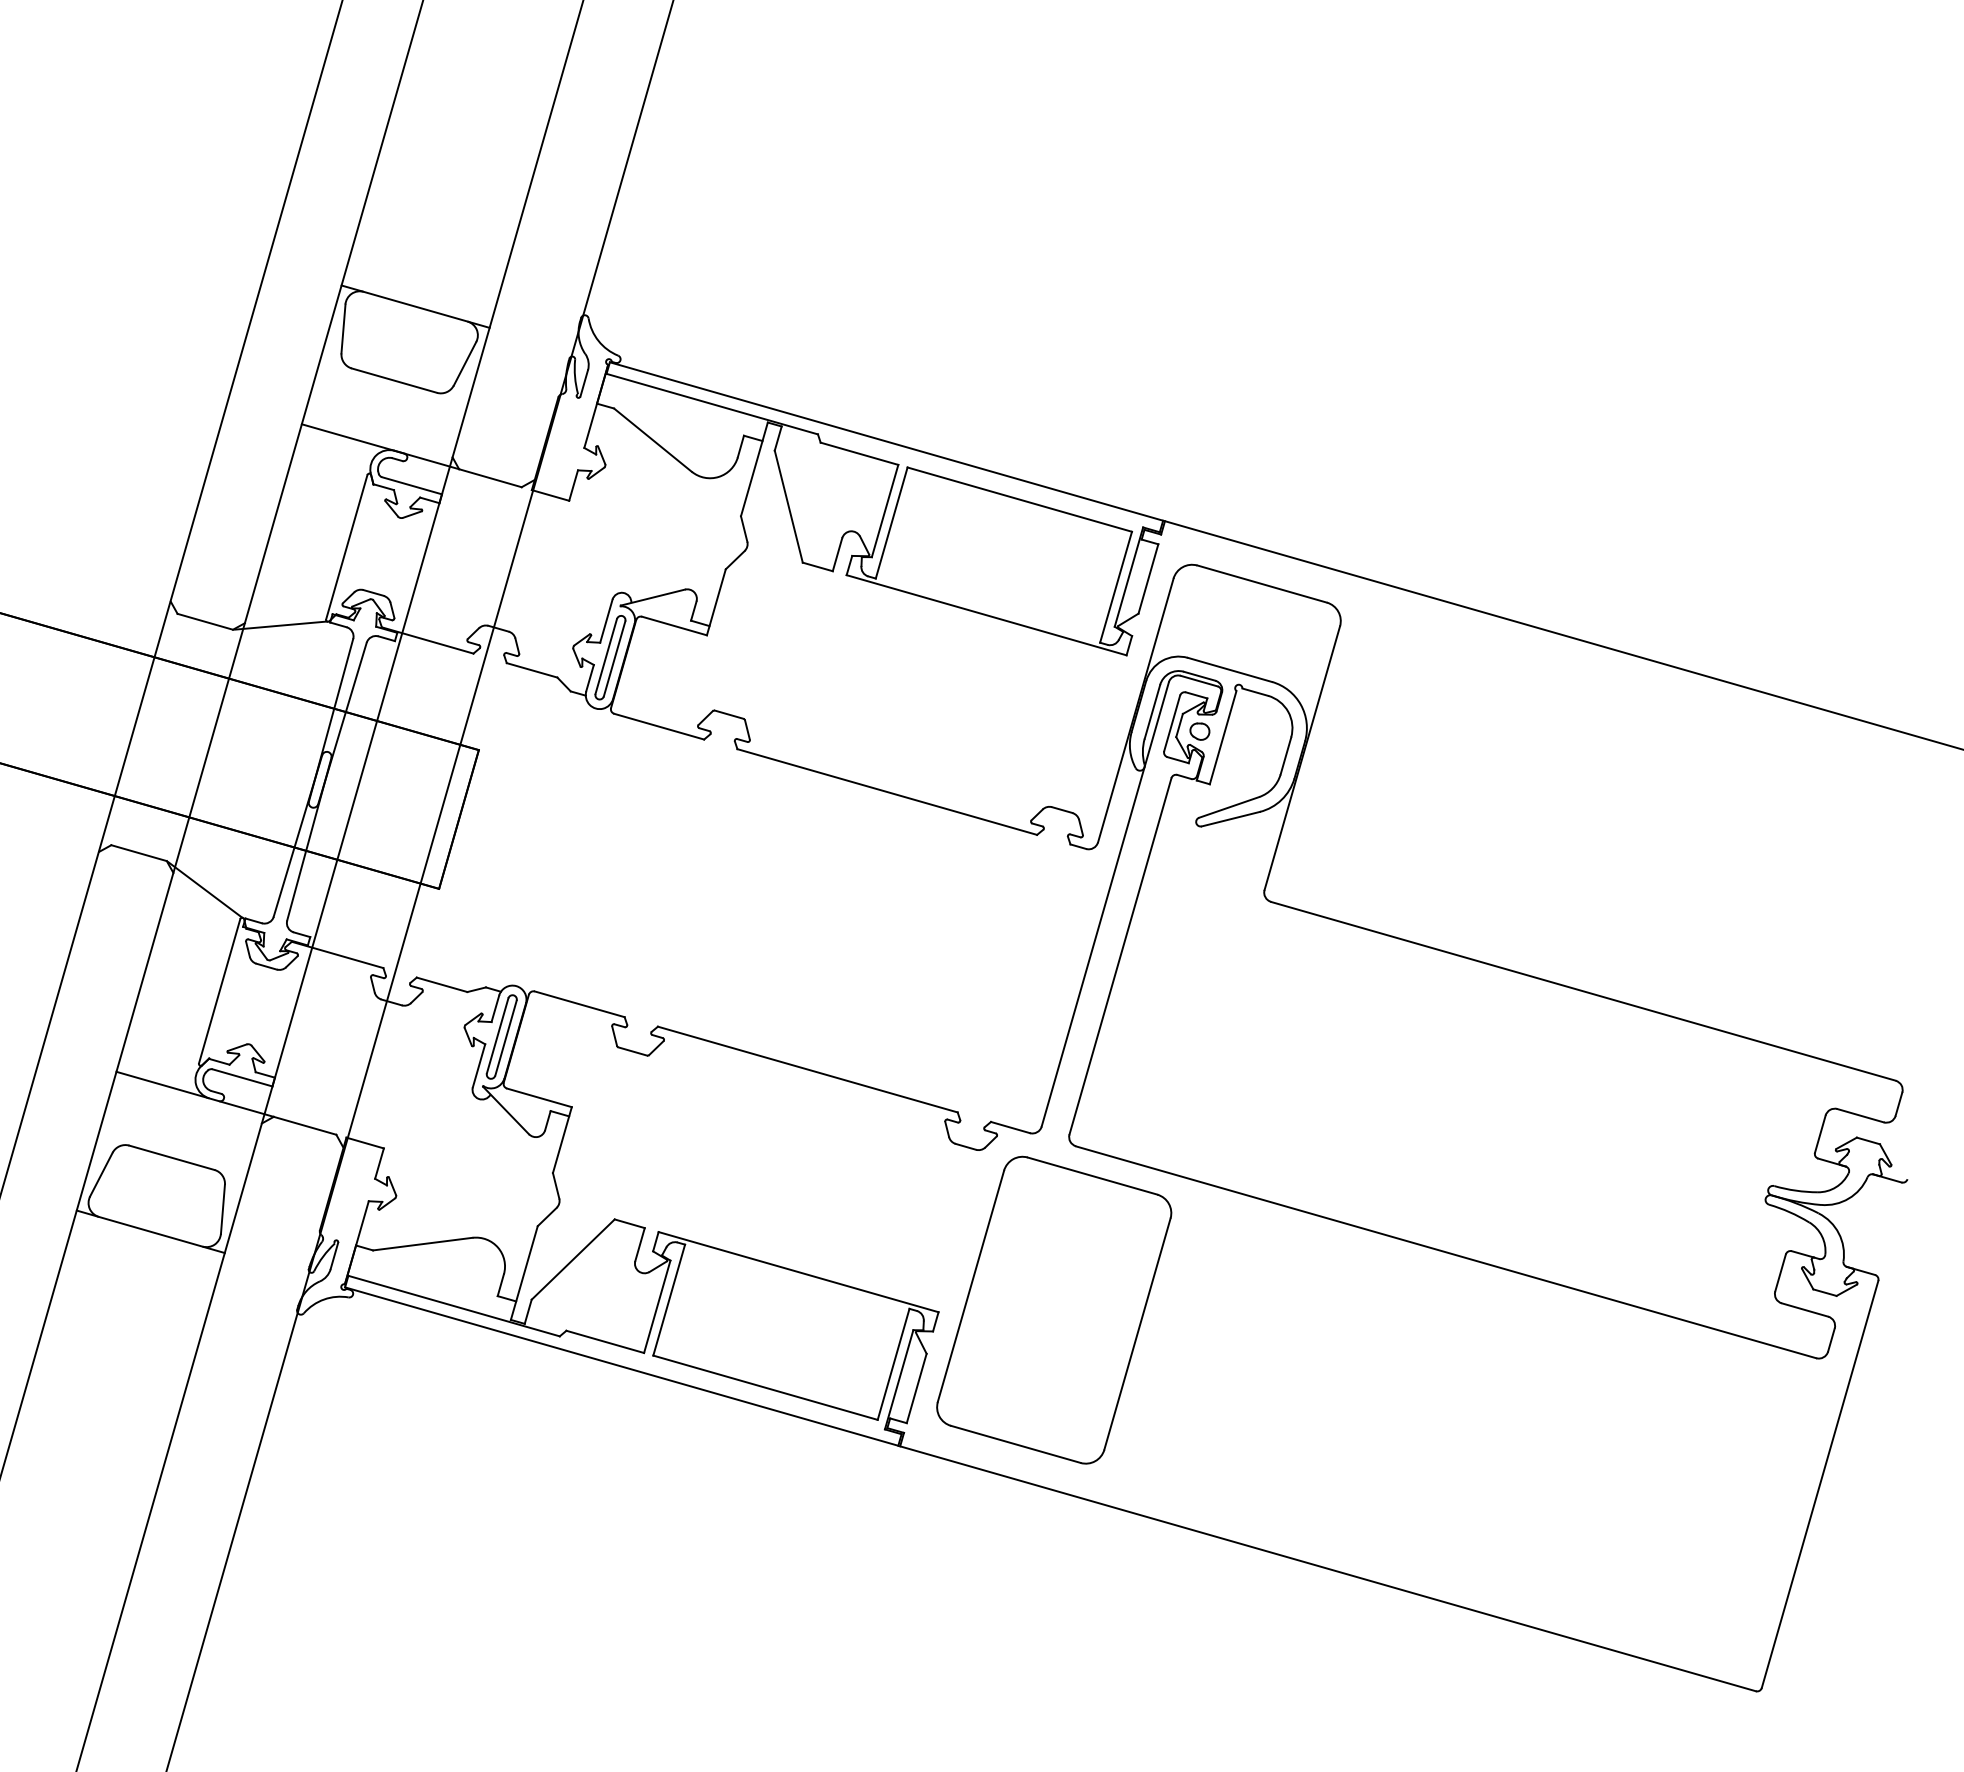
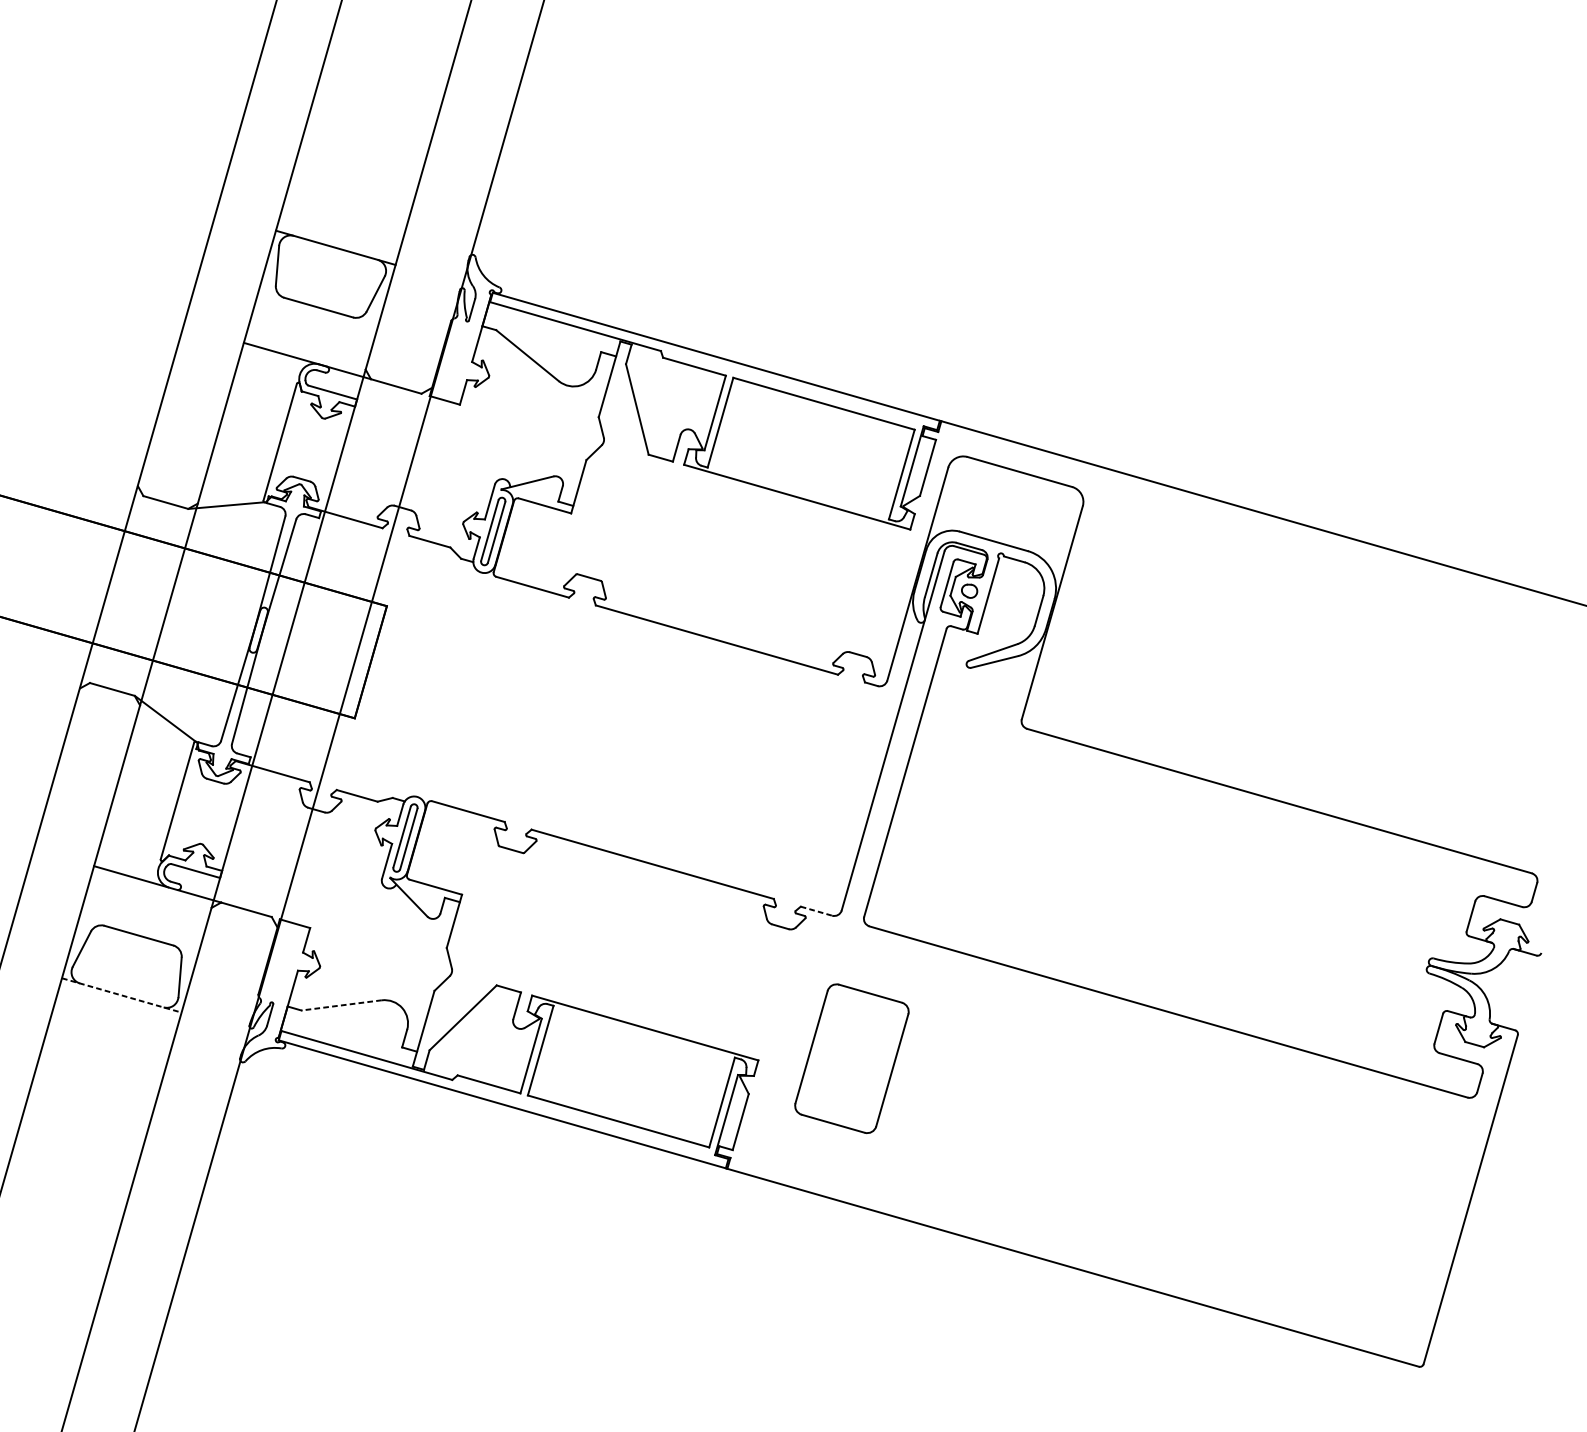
line: (1010, 1127) -> (816, 911), solid -> dashed
line: (150, 1231) -> (121, 995), solid -> dashed
line: (422, 1244) -> (341, 1005), solid -> dashed
part: (1054, 1309) -> (852, 1058), size x0.6

